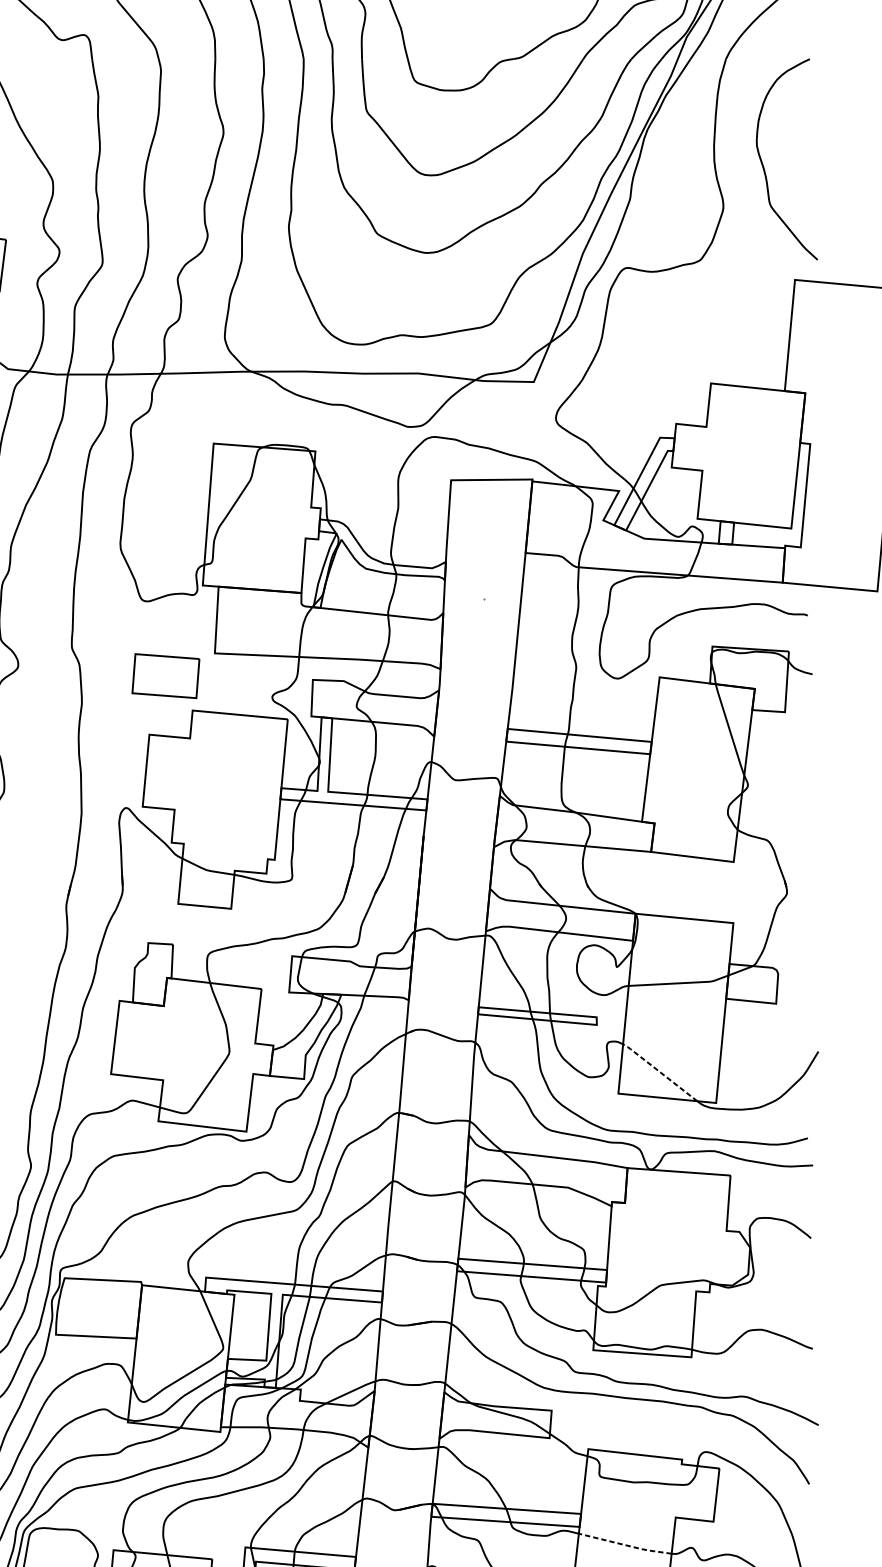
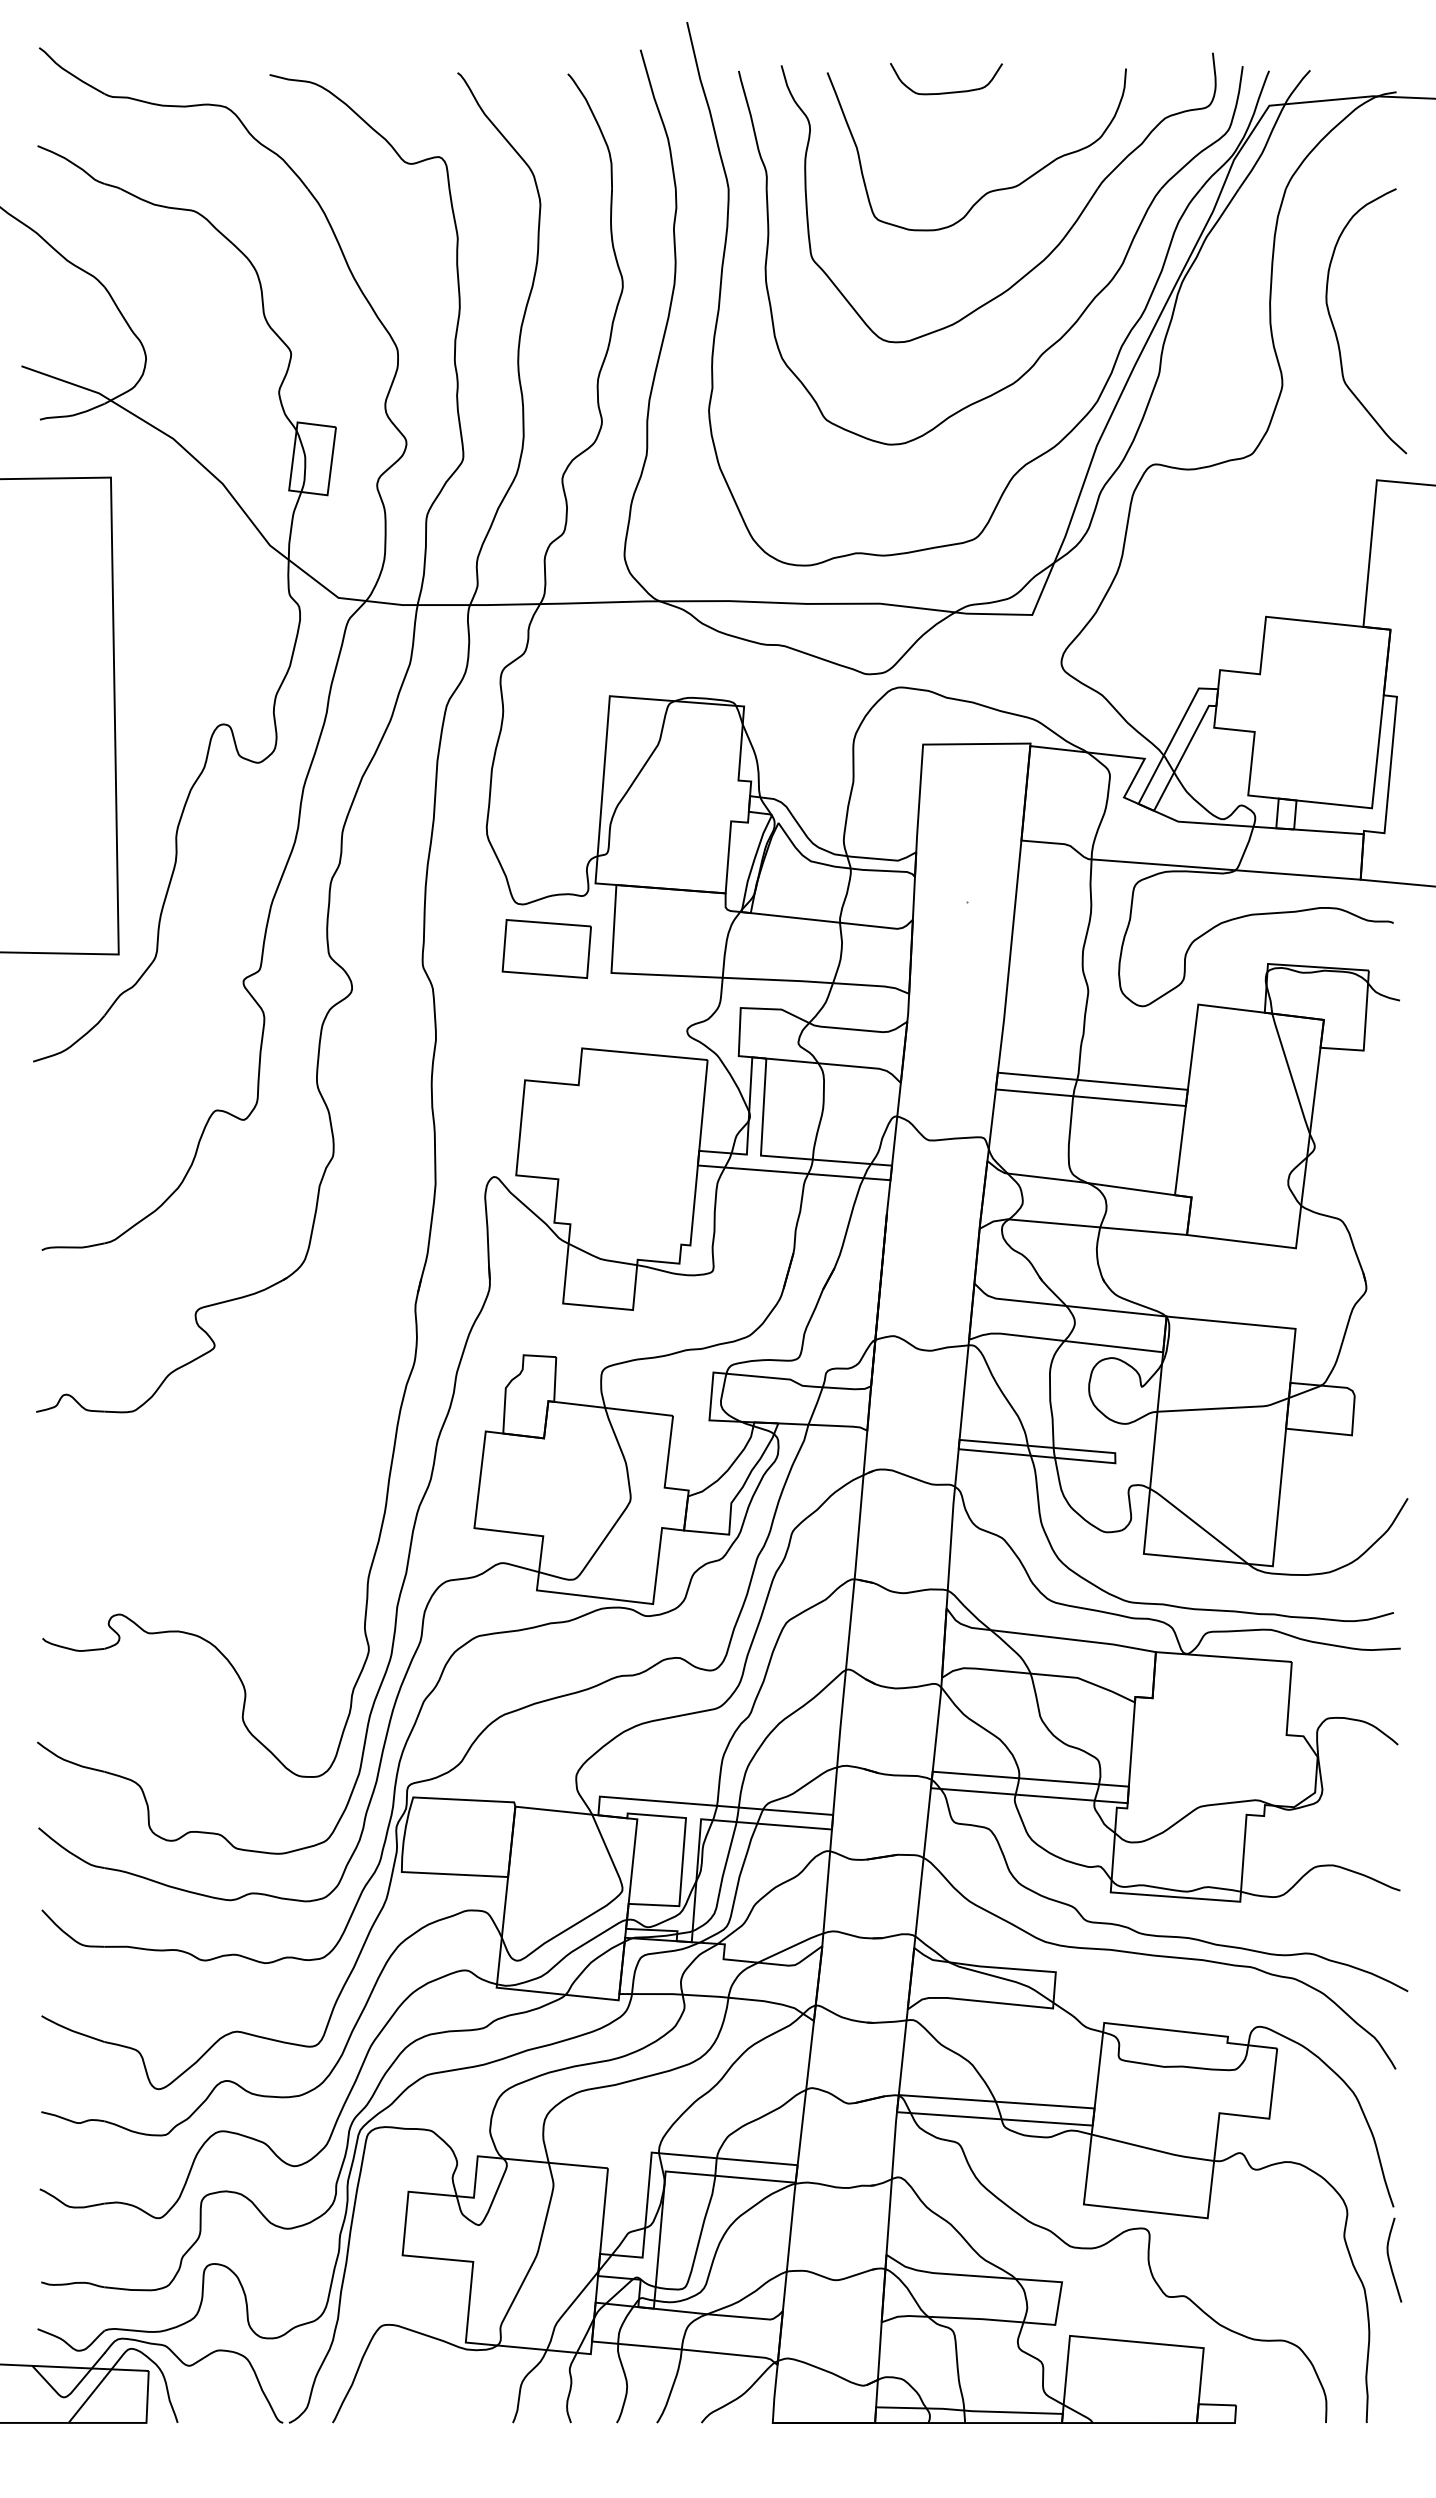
part: (165, 675) -> (546, 948), moved
line: (659, 1072) -> (1198, 1525), dashed -> solid
line: (625, 1545) -> (1153, 2149), dashed -> solid

